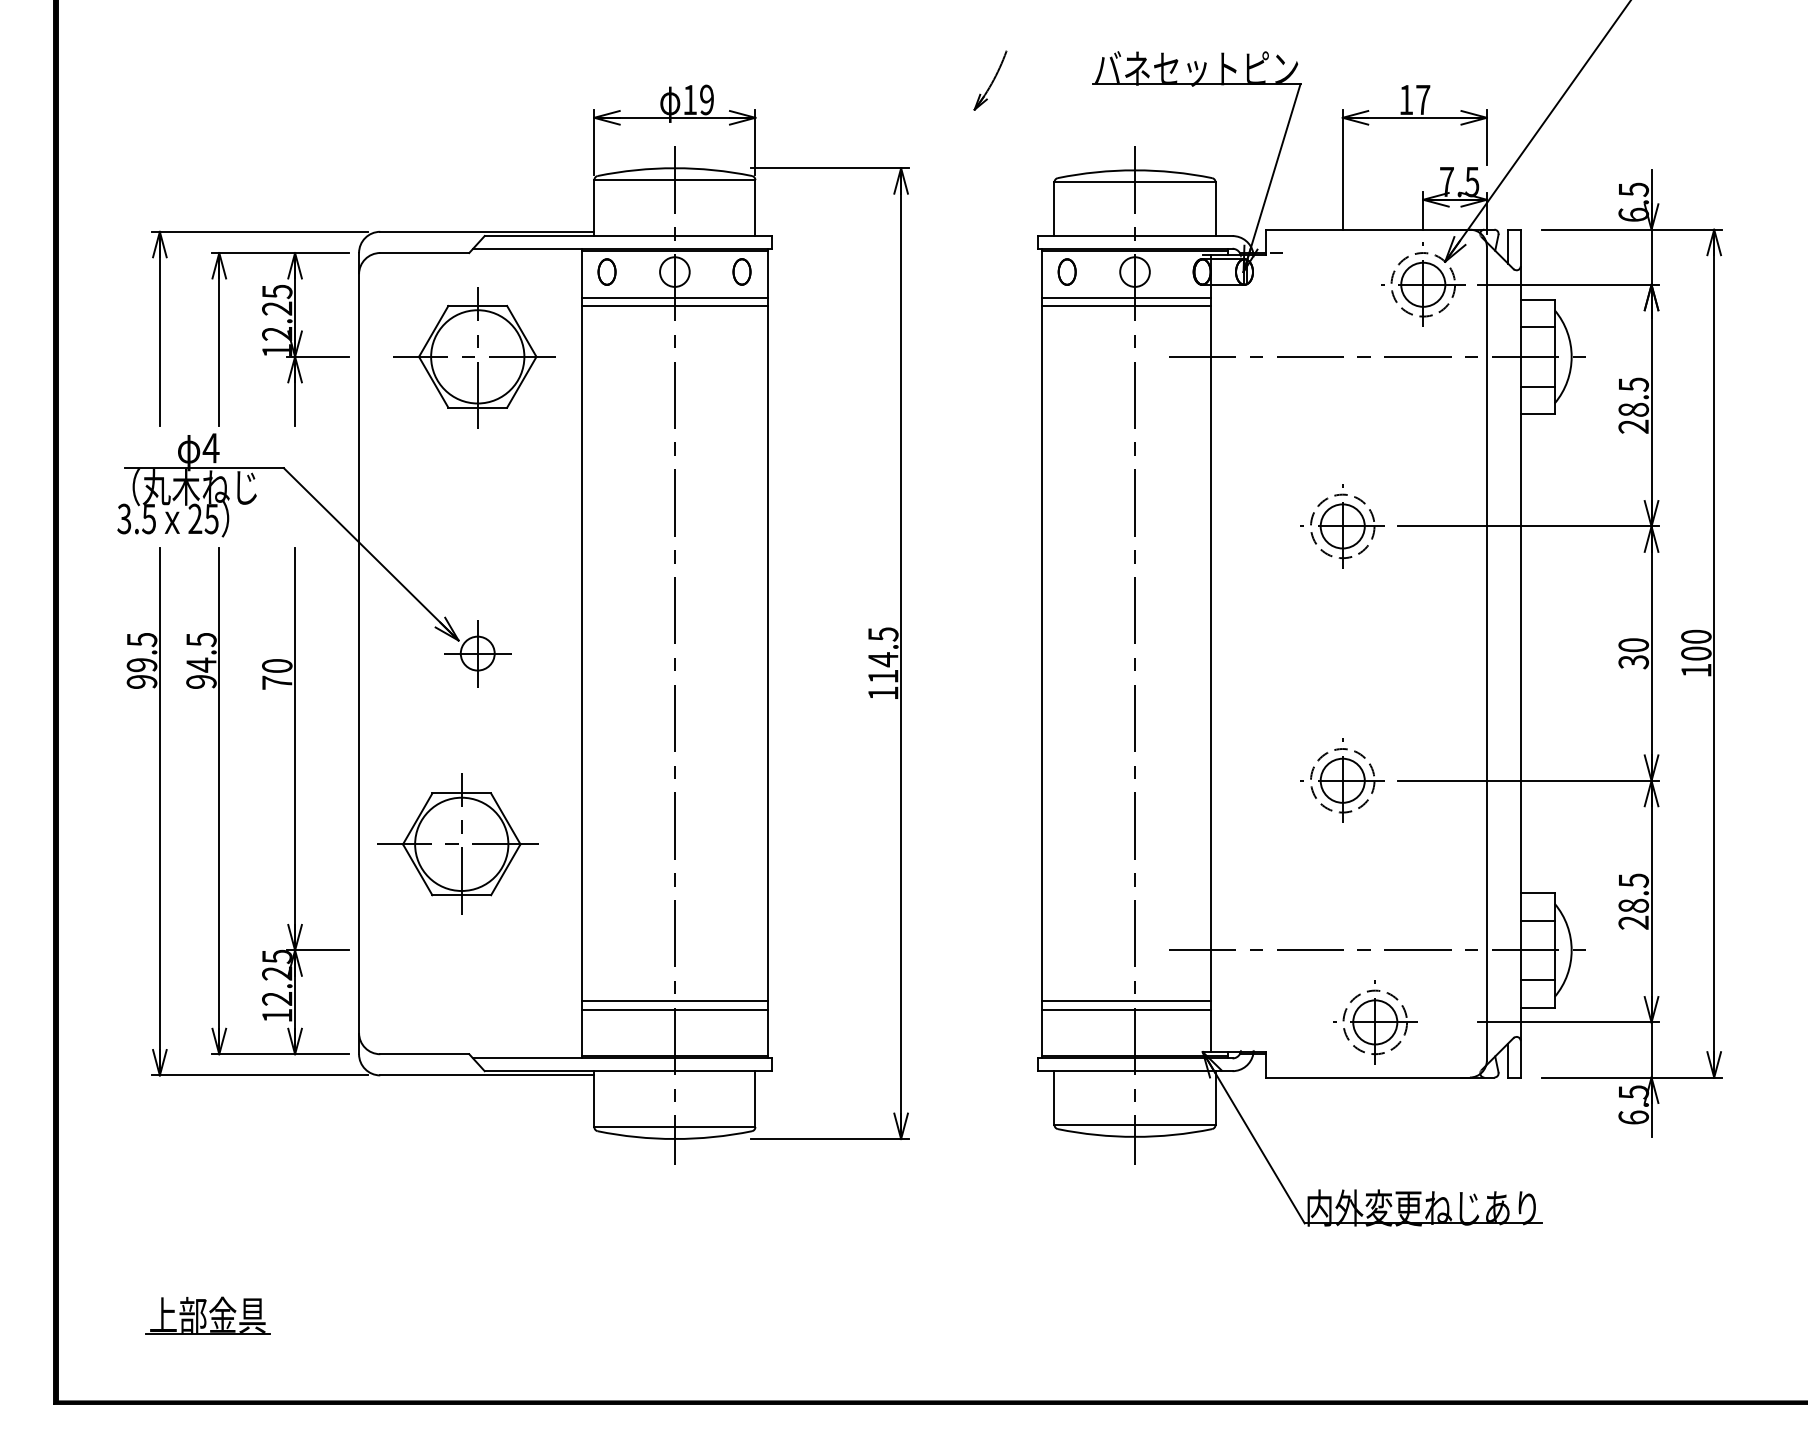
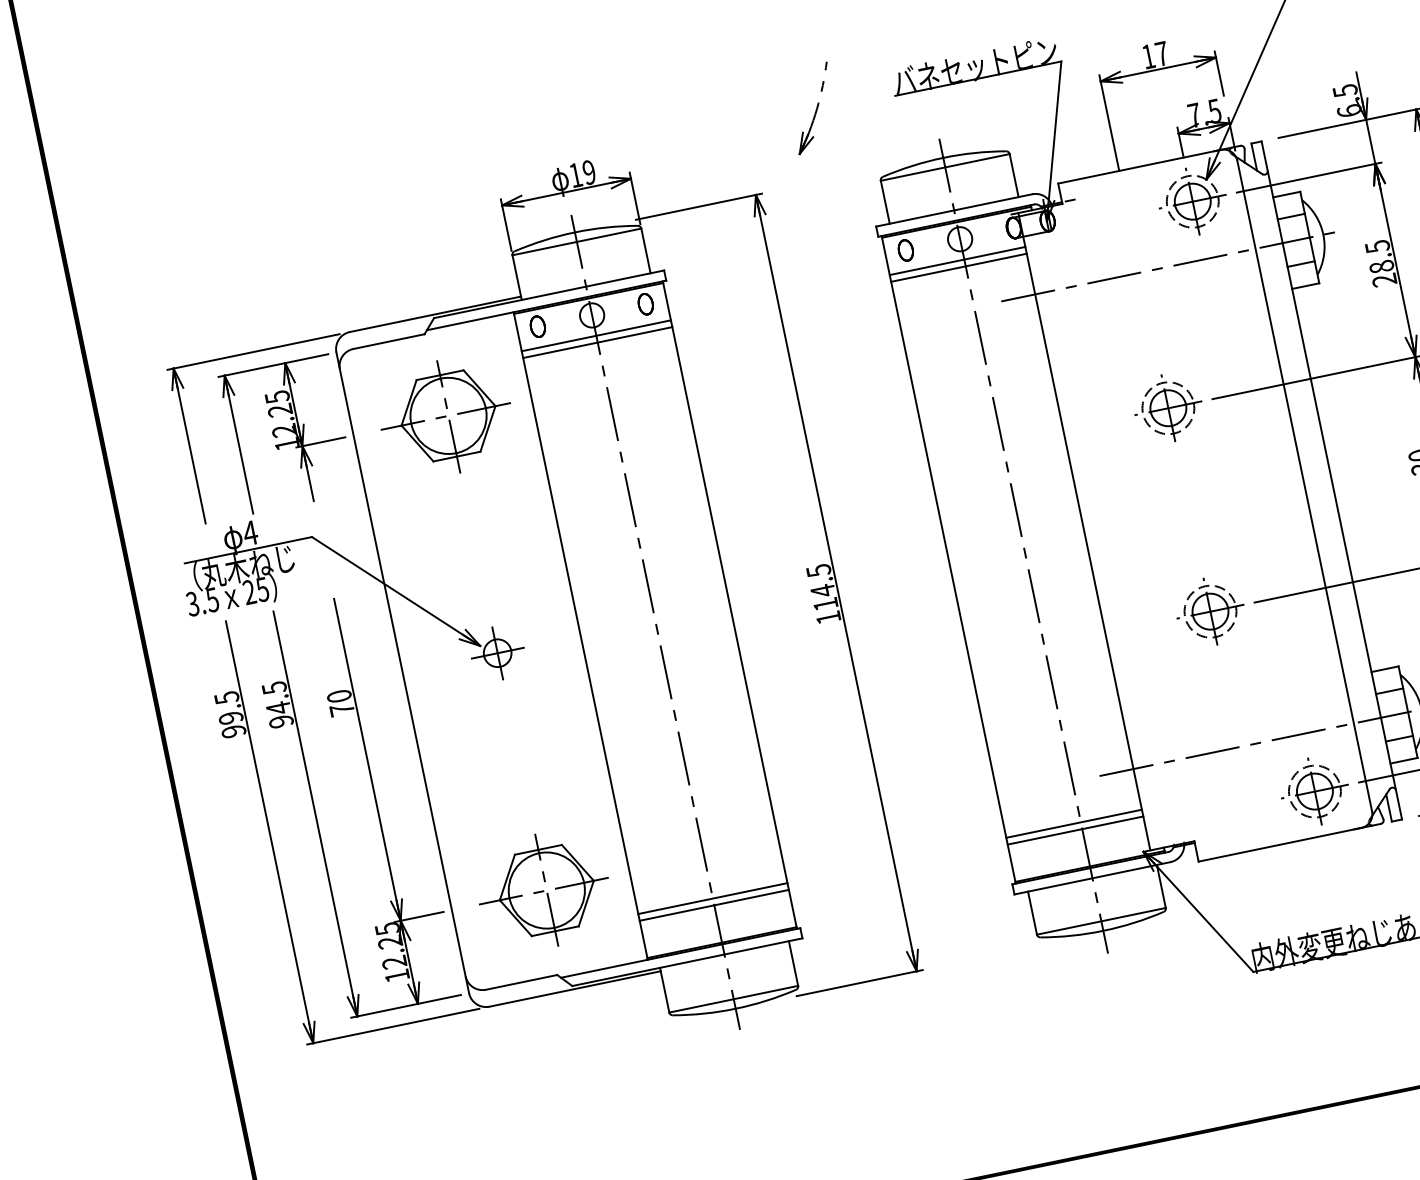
part: (990, 78) -> (812, 108), size x1.67
part: (457, 843) -> (543, 890), moved
part: (1375, 1022) -> (1315, 791), moved

